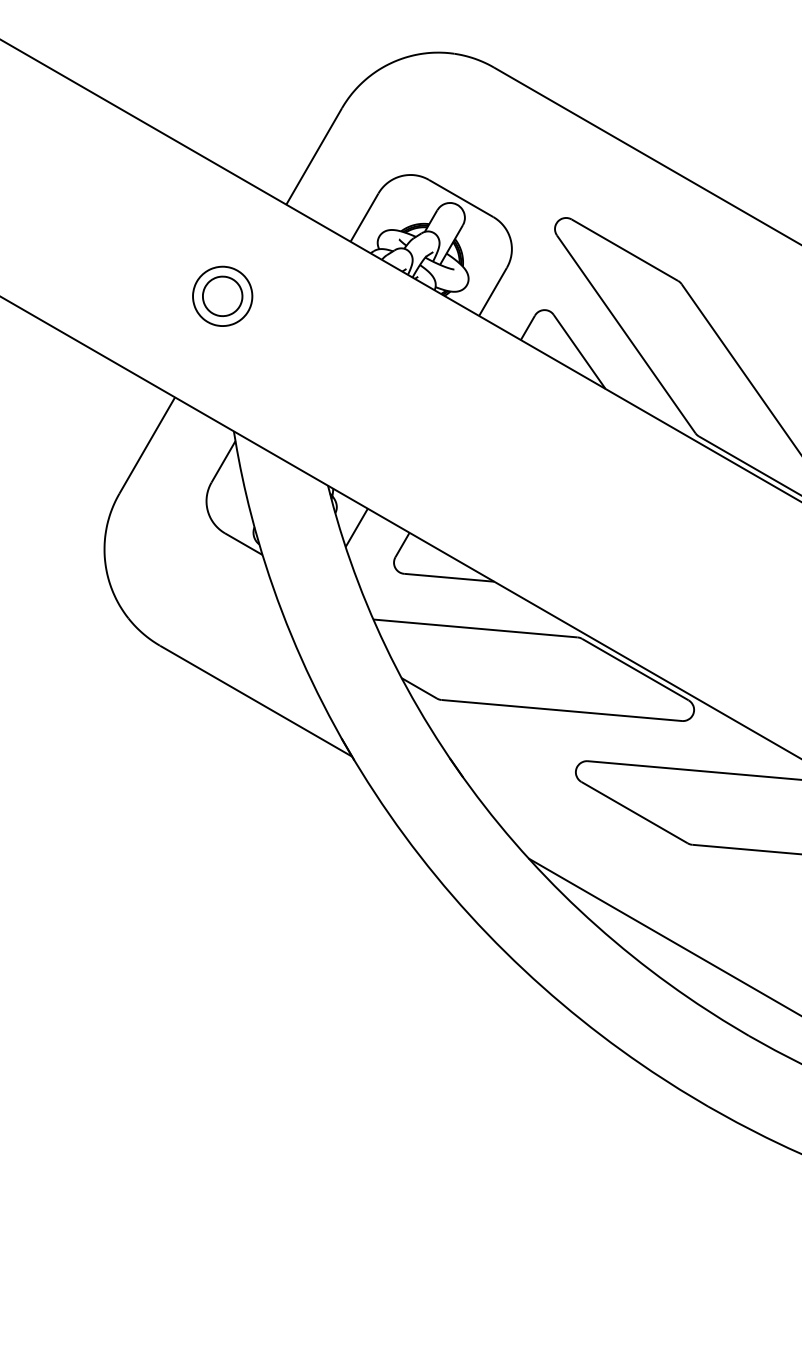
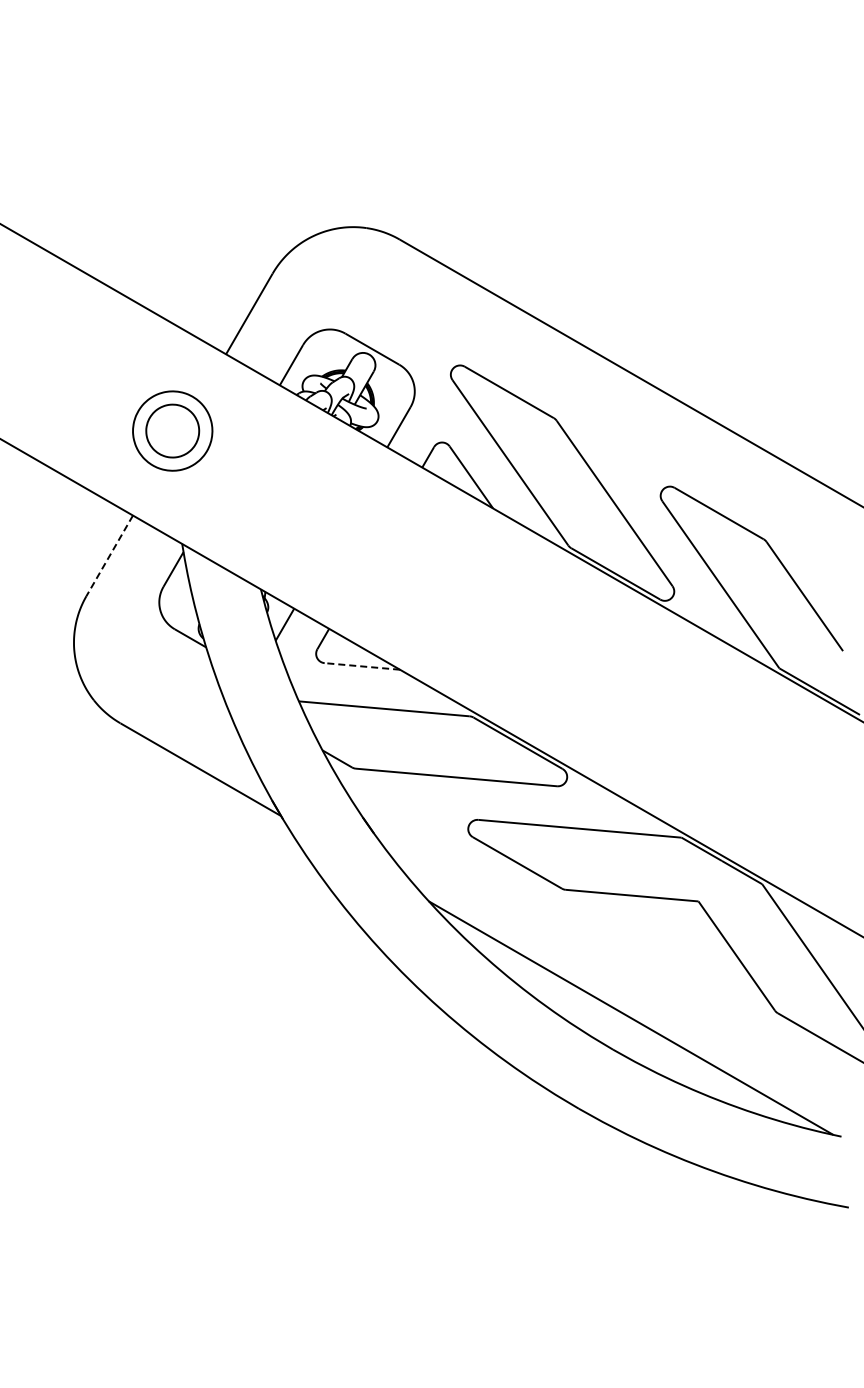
part: (222, 295) -> (172, 430), size x1.6
line: (146, 445) -> (109, 555), solid -> dashed
line: (449, 577) -> (362, 666), solid -> dashed

